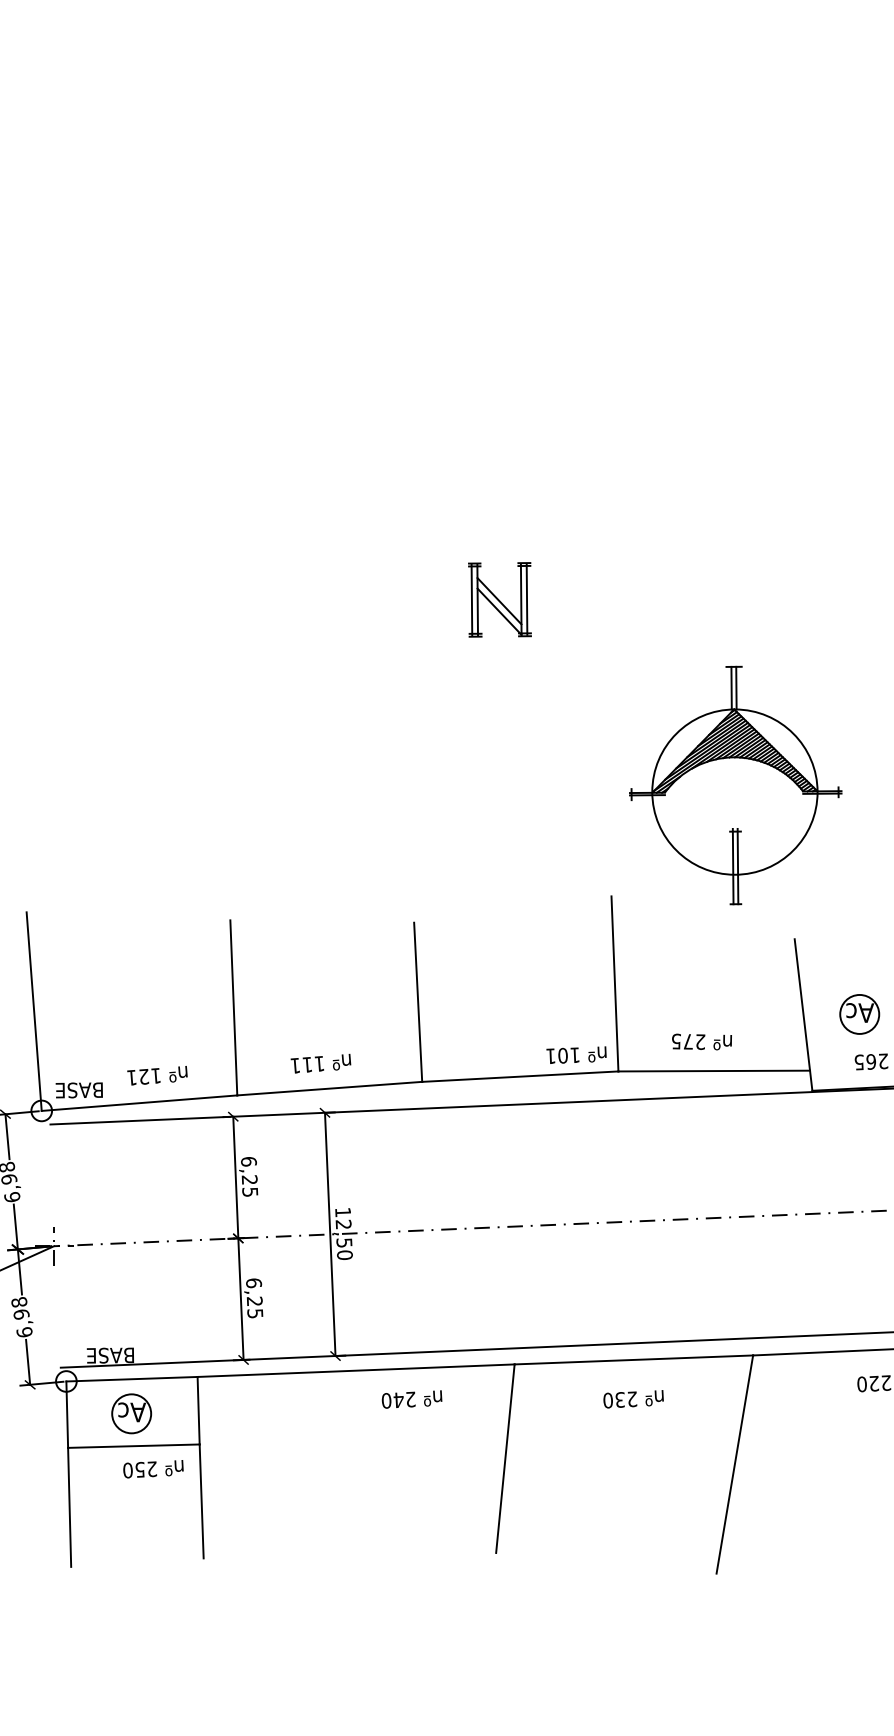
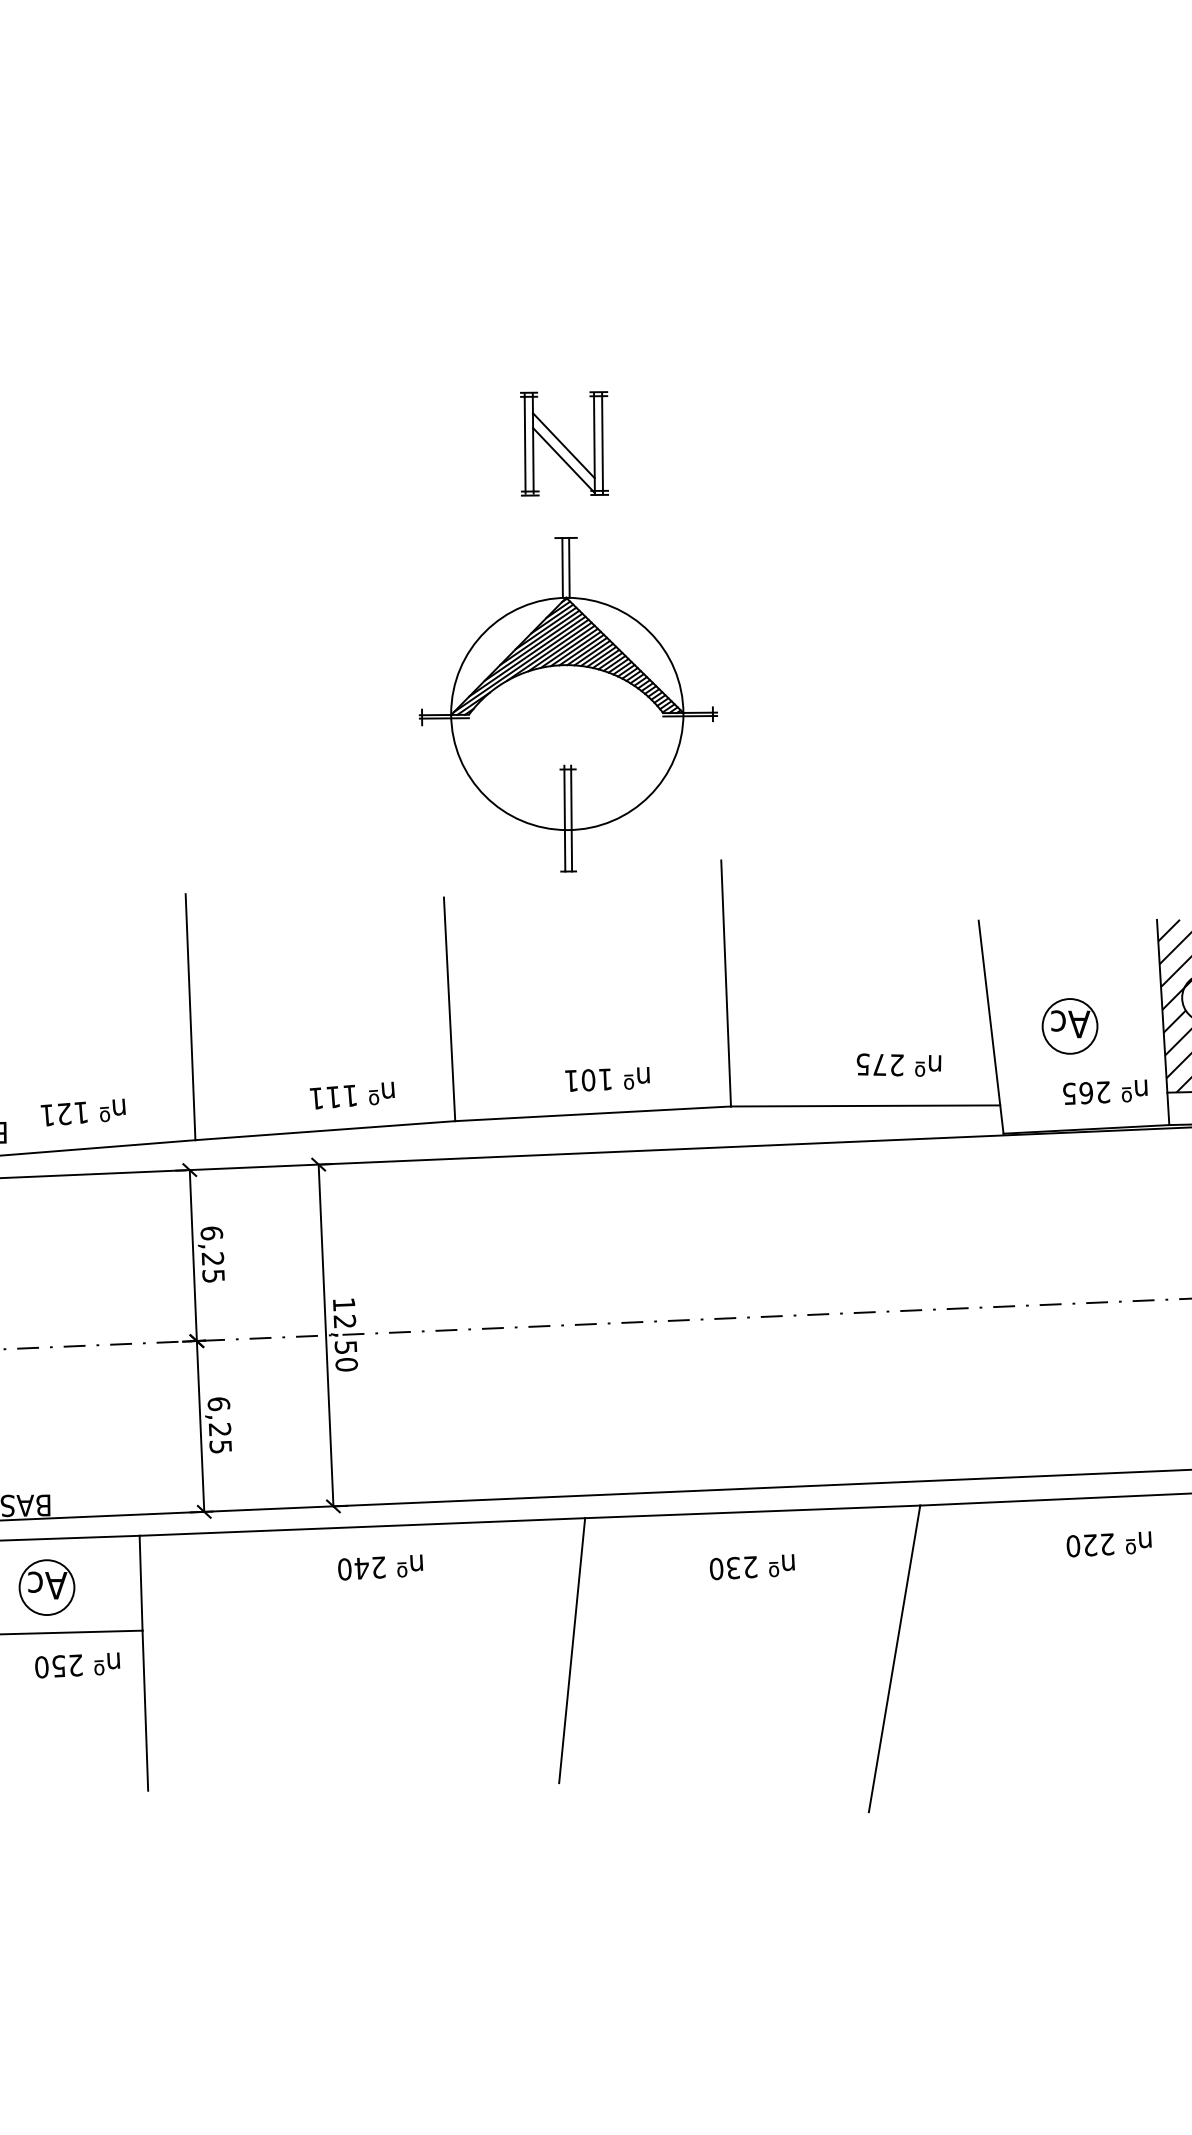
part: (735, 785) -> (568, 704), moved
text: (701, 1041) -> (898, 1064), moved
text: (576, 1054) -> (607, 1078), moved
text: (320, 1063) -> (351, 1095), moved
text: (411, 1399) -> (379, 1567), moved

